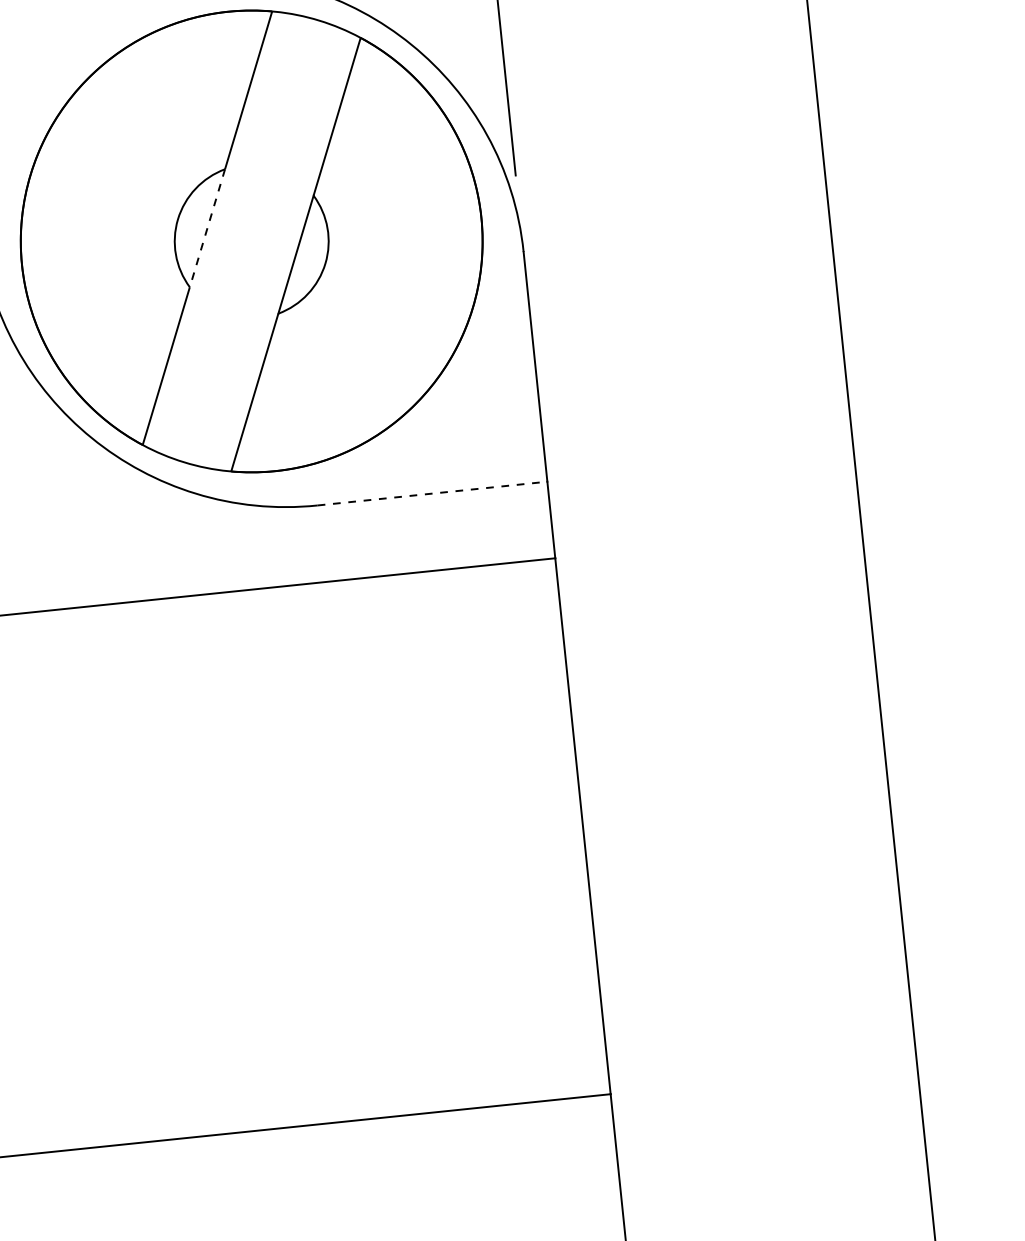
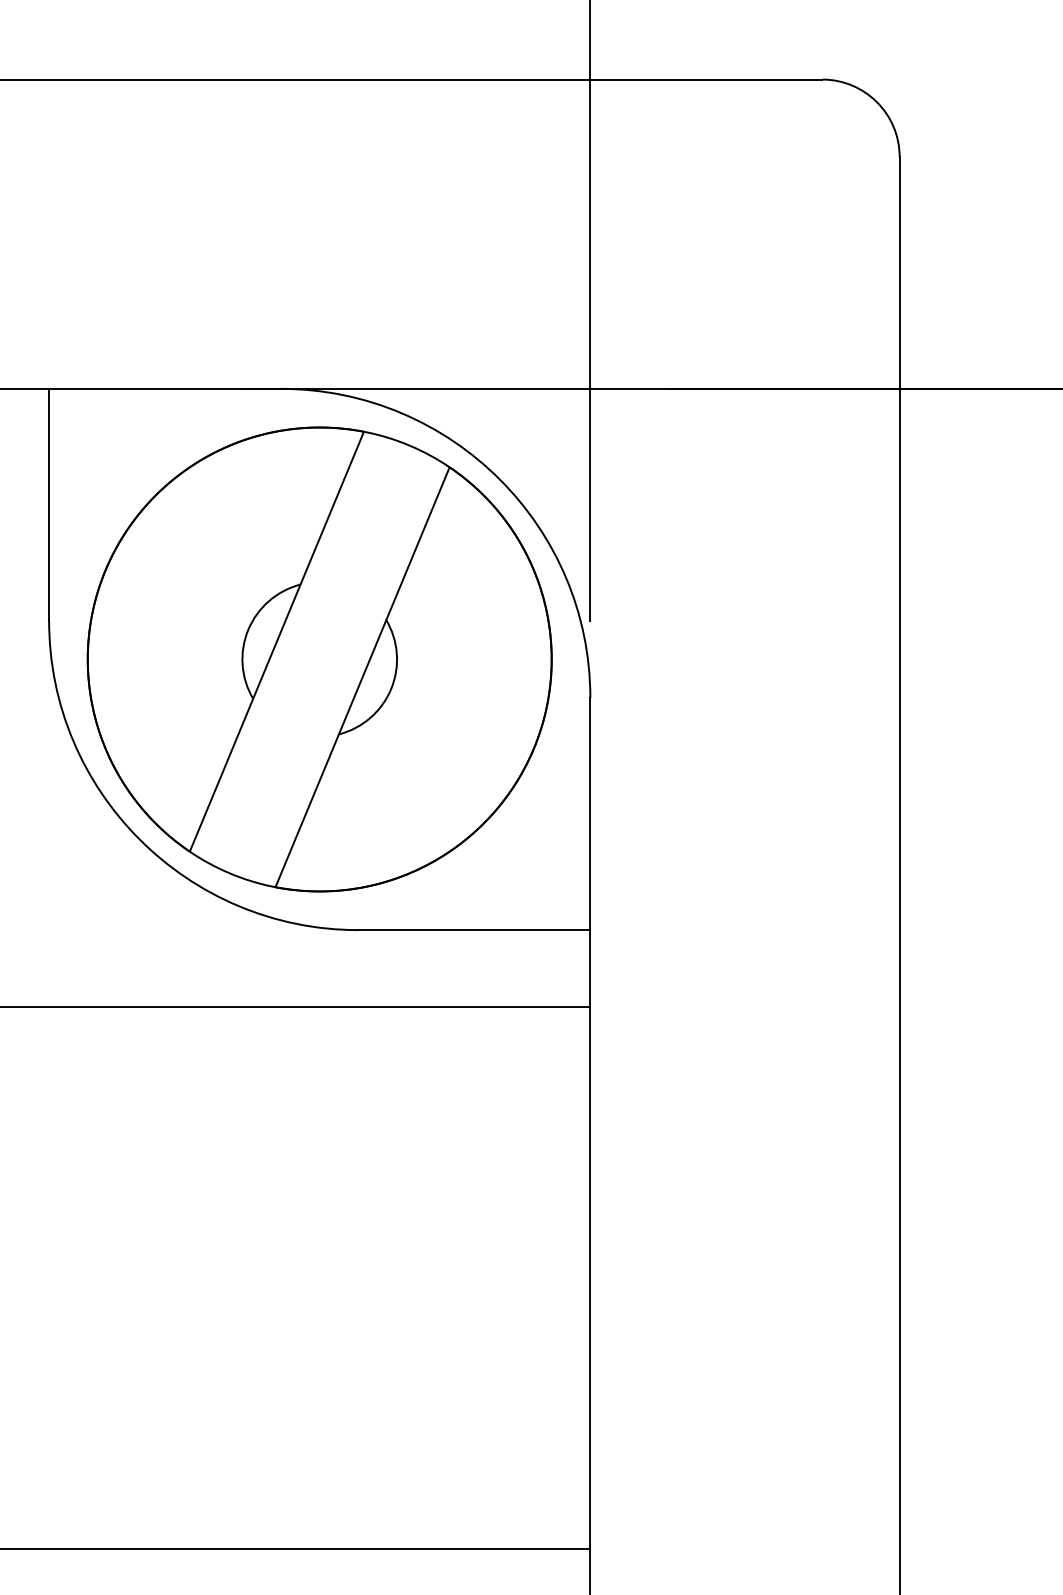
line: (207, 228) -> (276, 641), dashed -> solid
line: (432, 493) -> (474, 930), dashed -> solid

